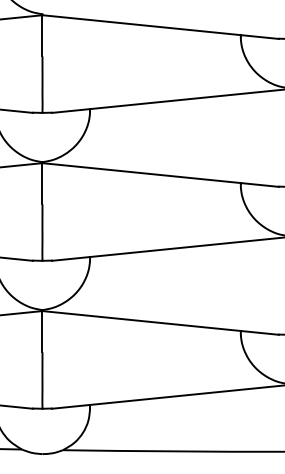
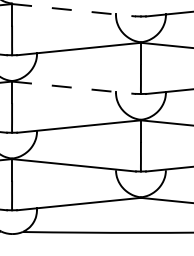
line: (161, 27) -> (74, 10), solid -> dashed
line: (161, 174) -> (74, 87), solid -> dashed

